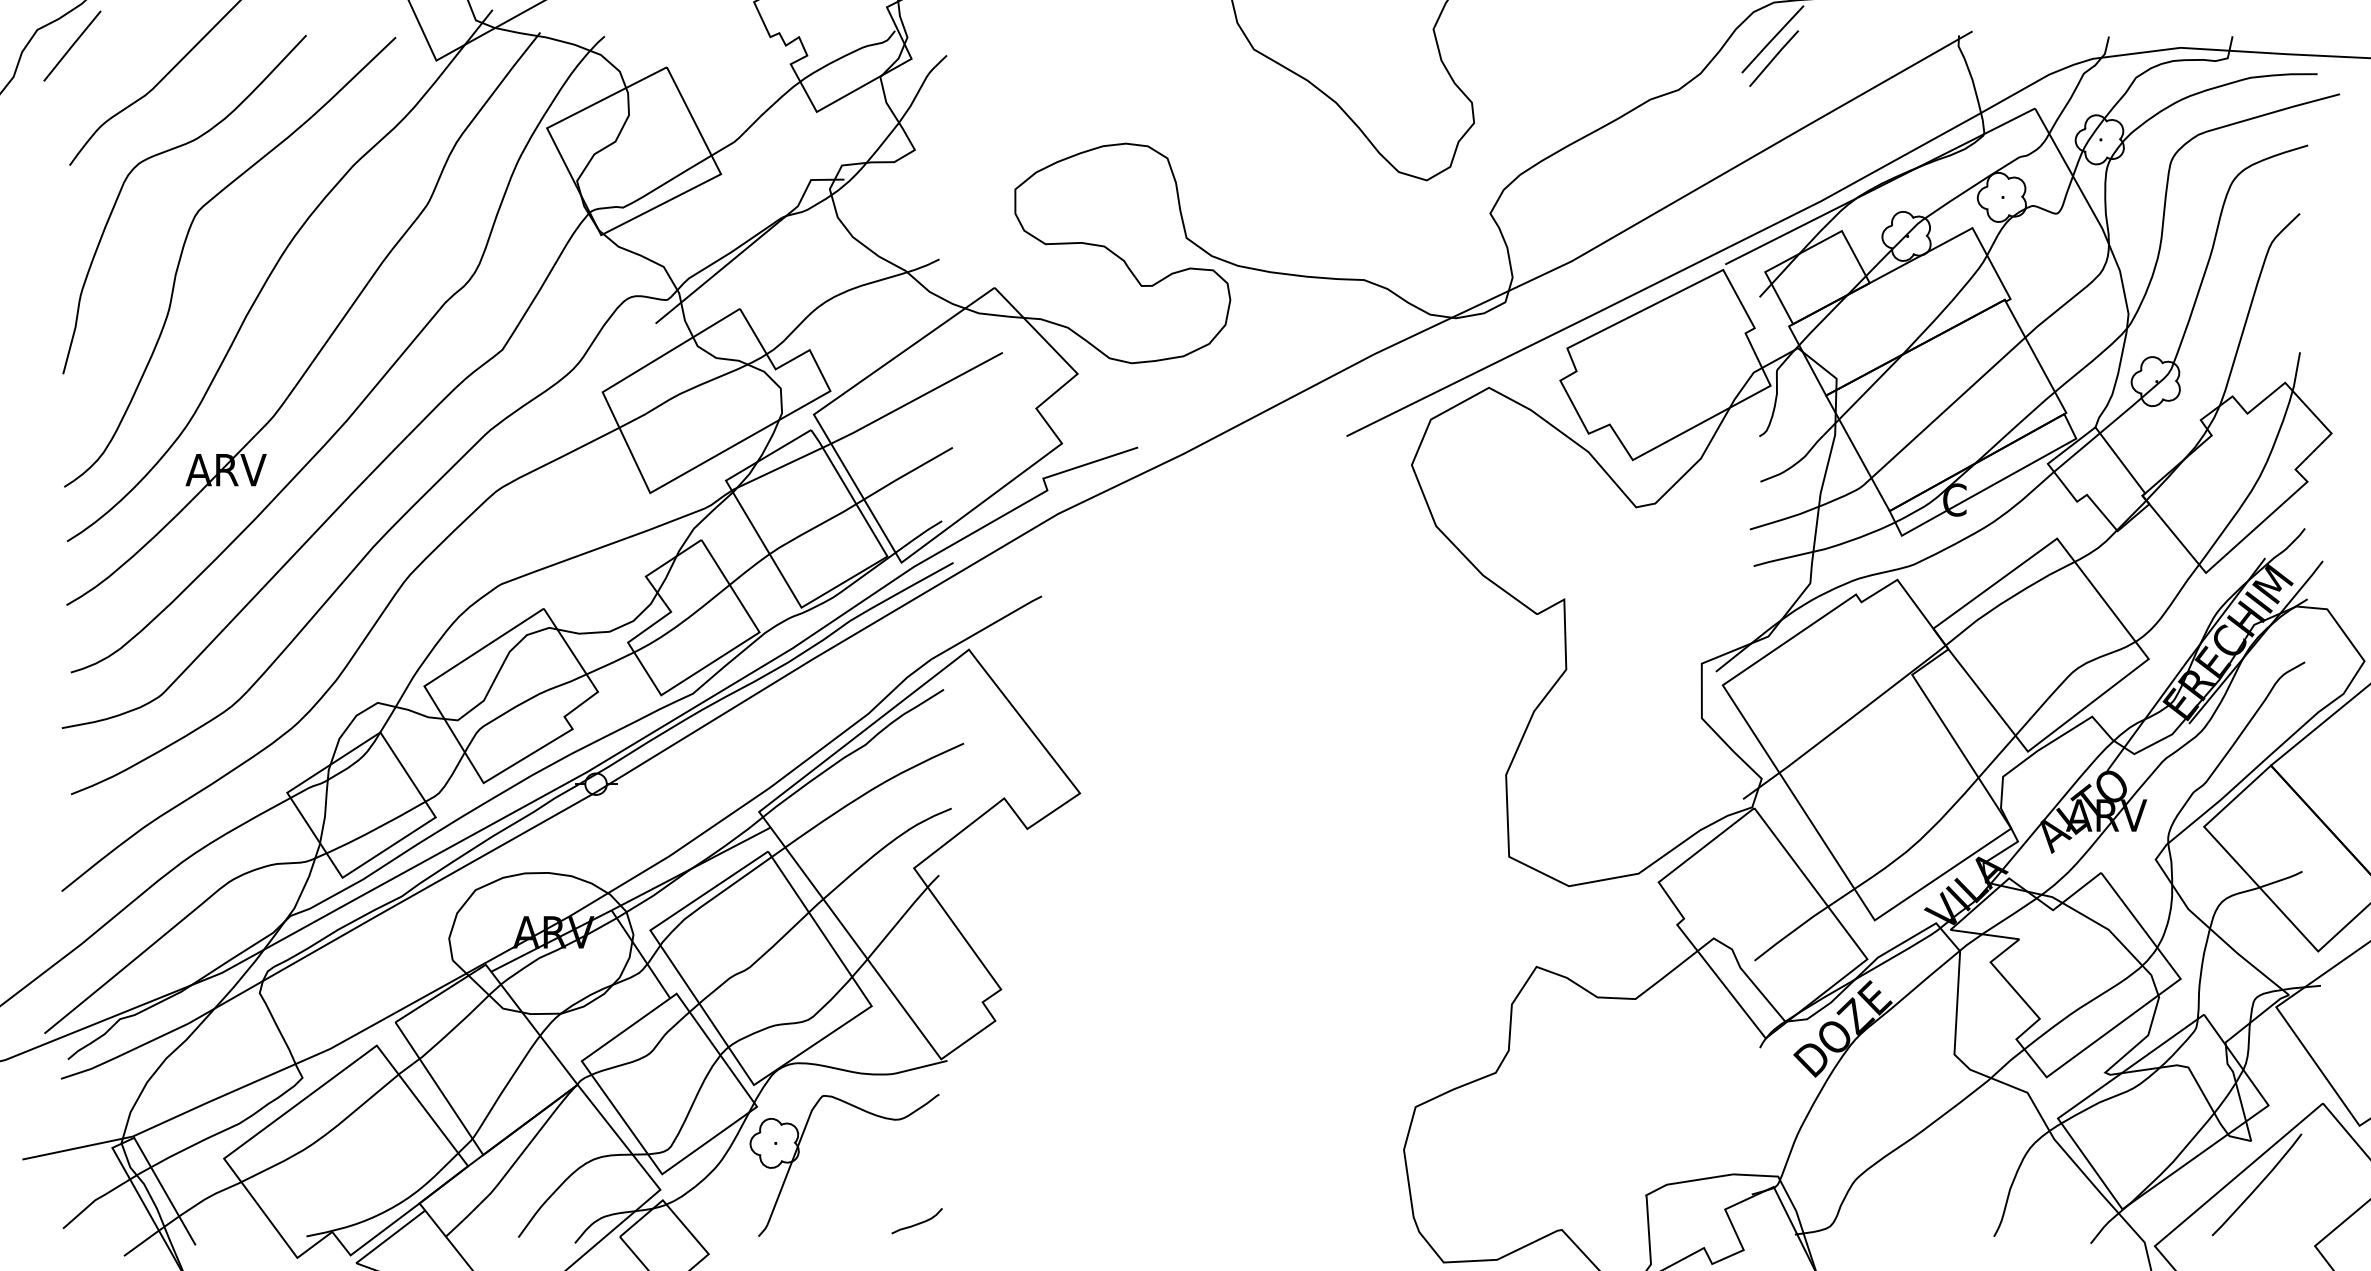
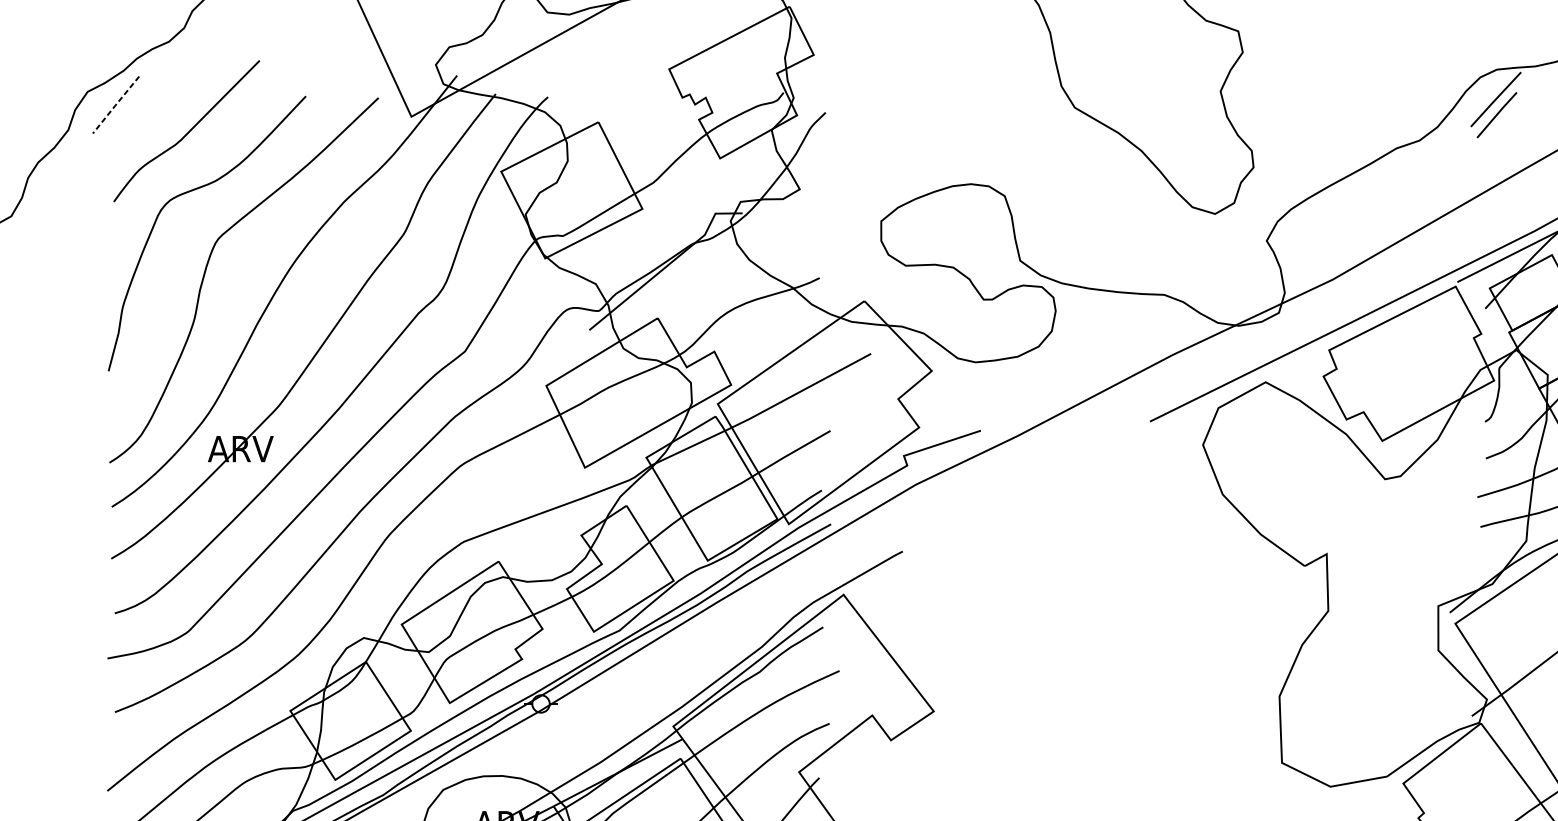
line: (72, 46) -> (116, 105), solid -> dashed

